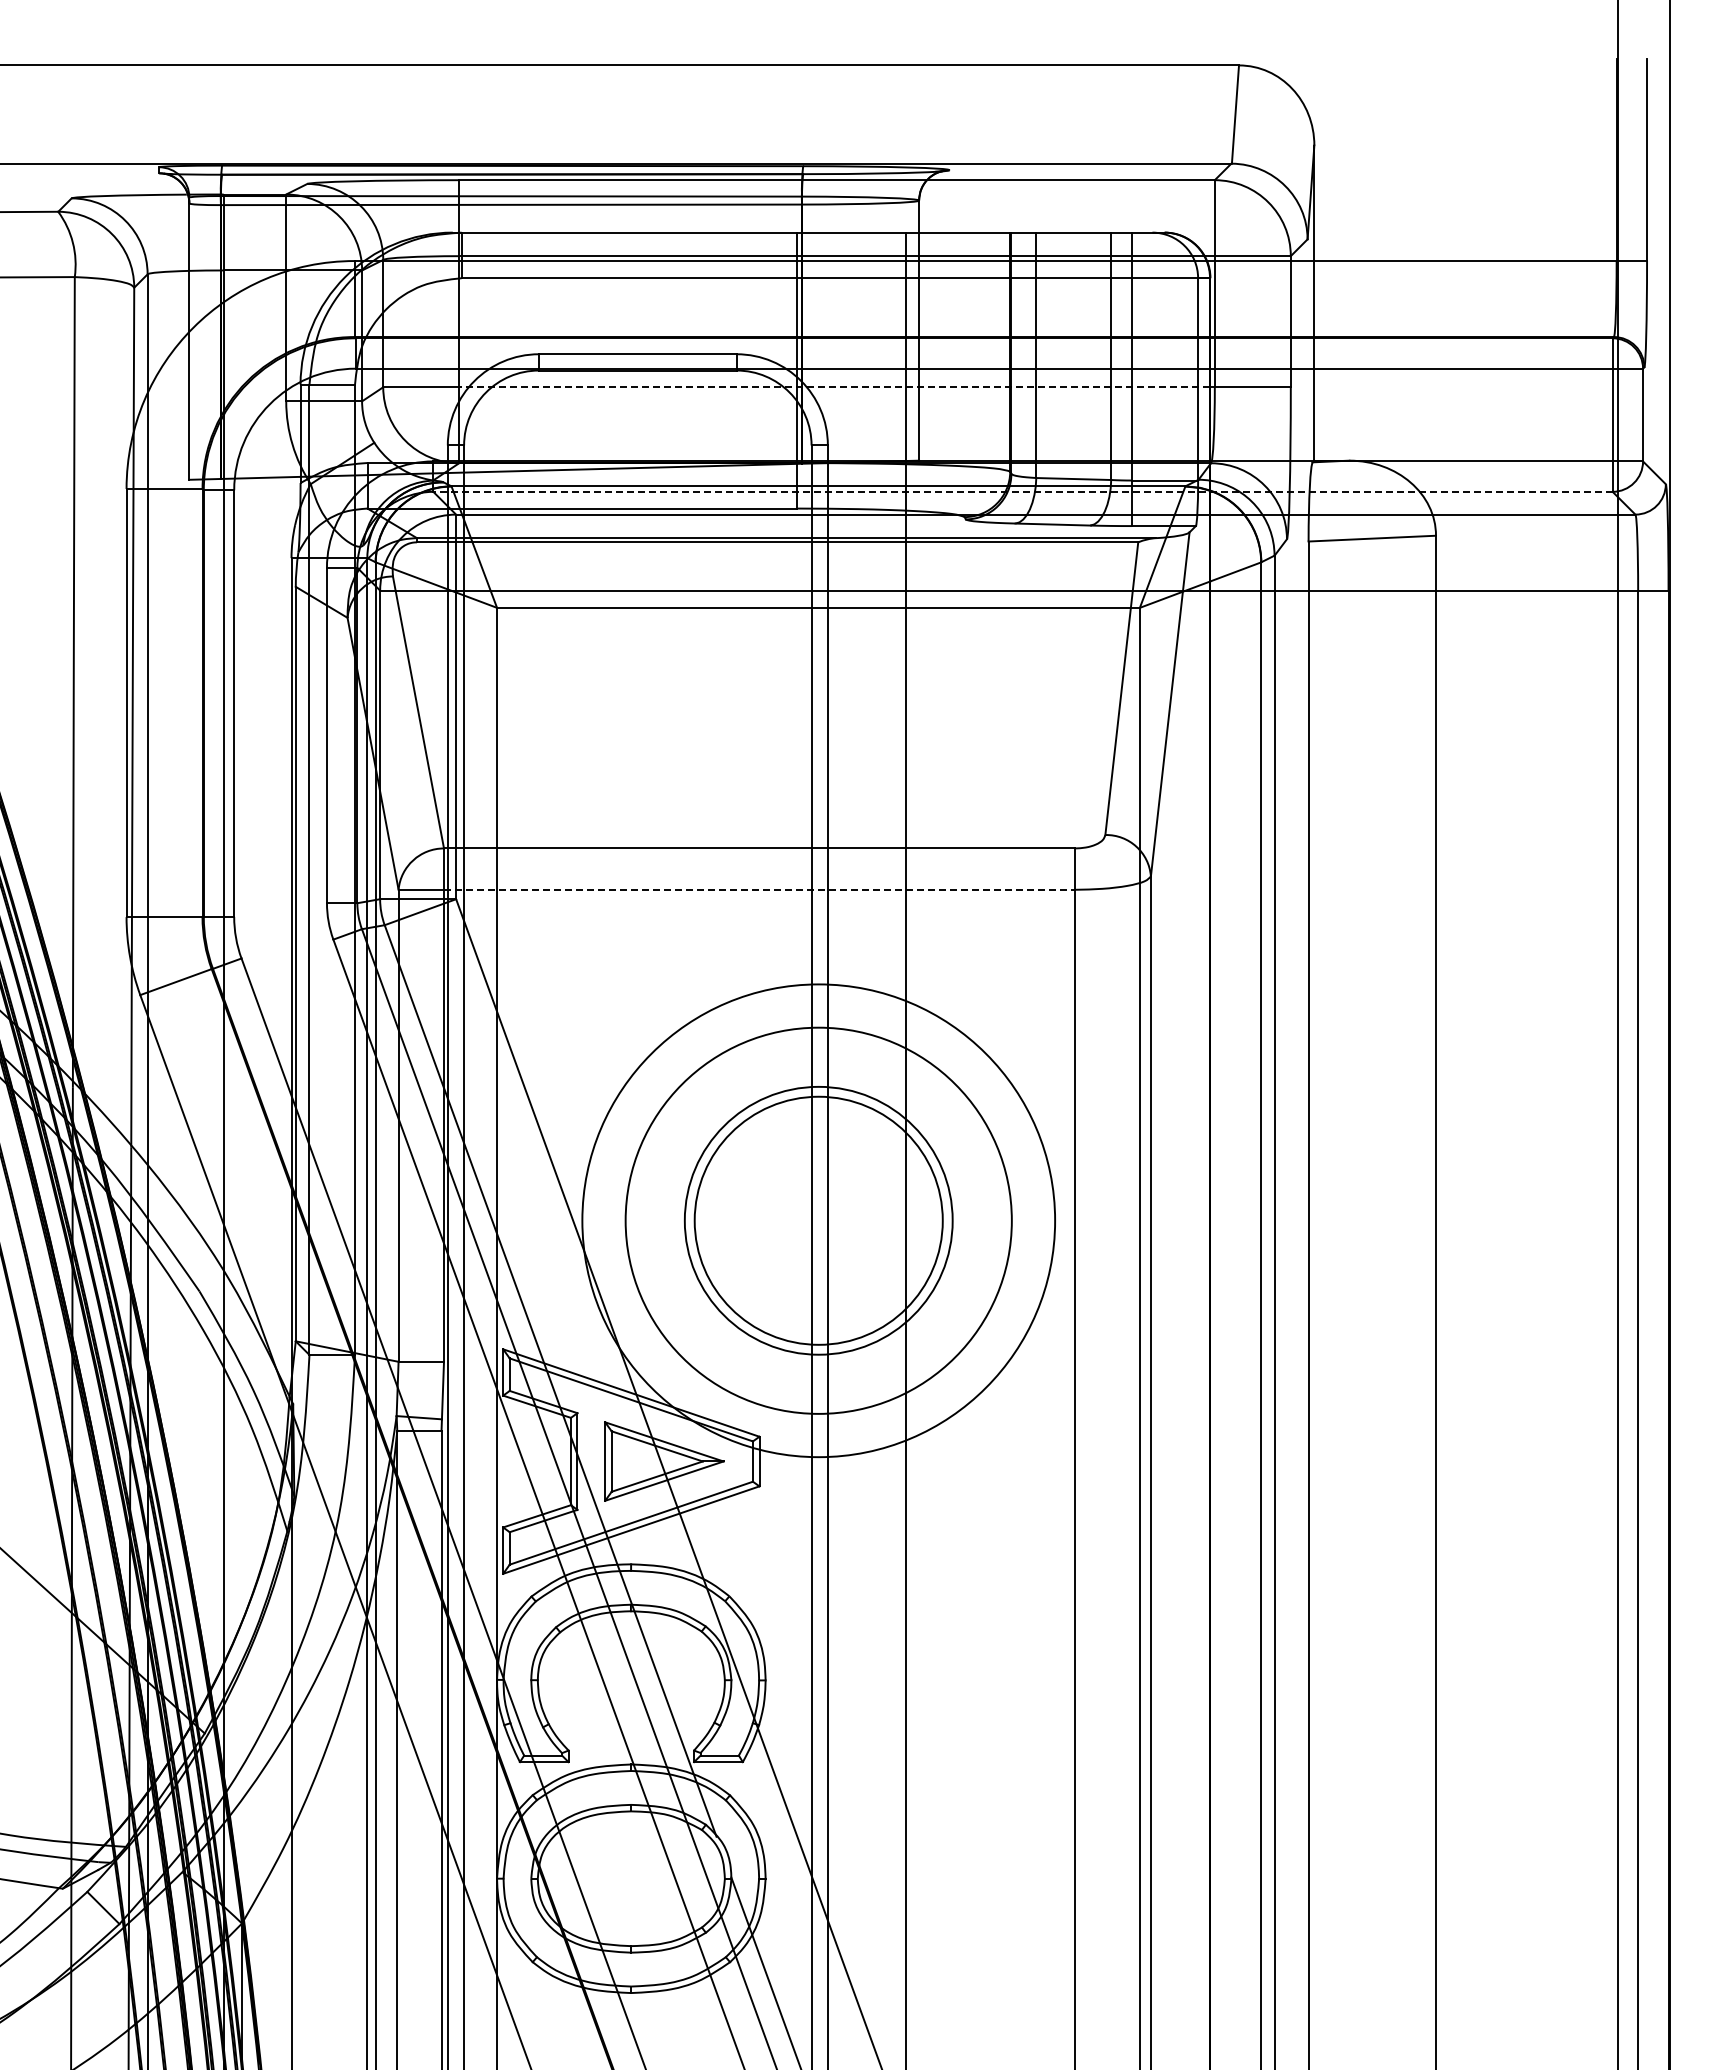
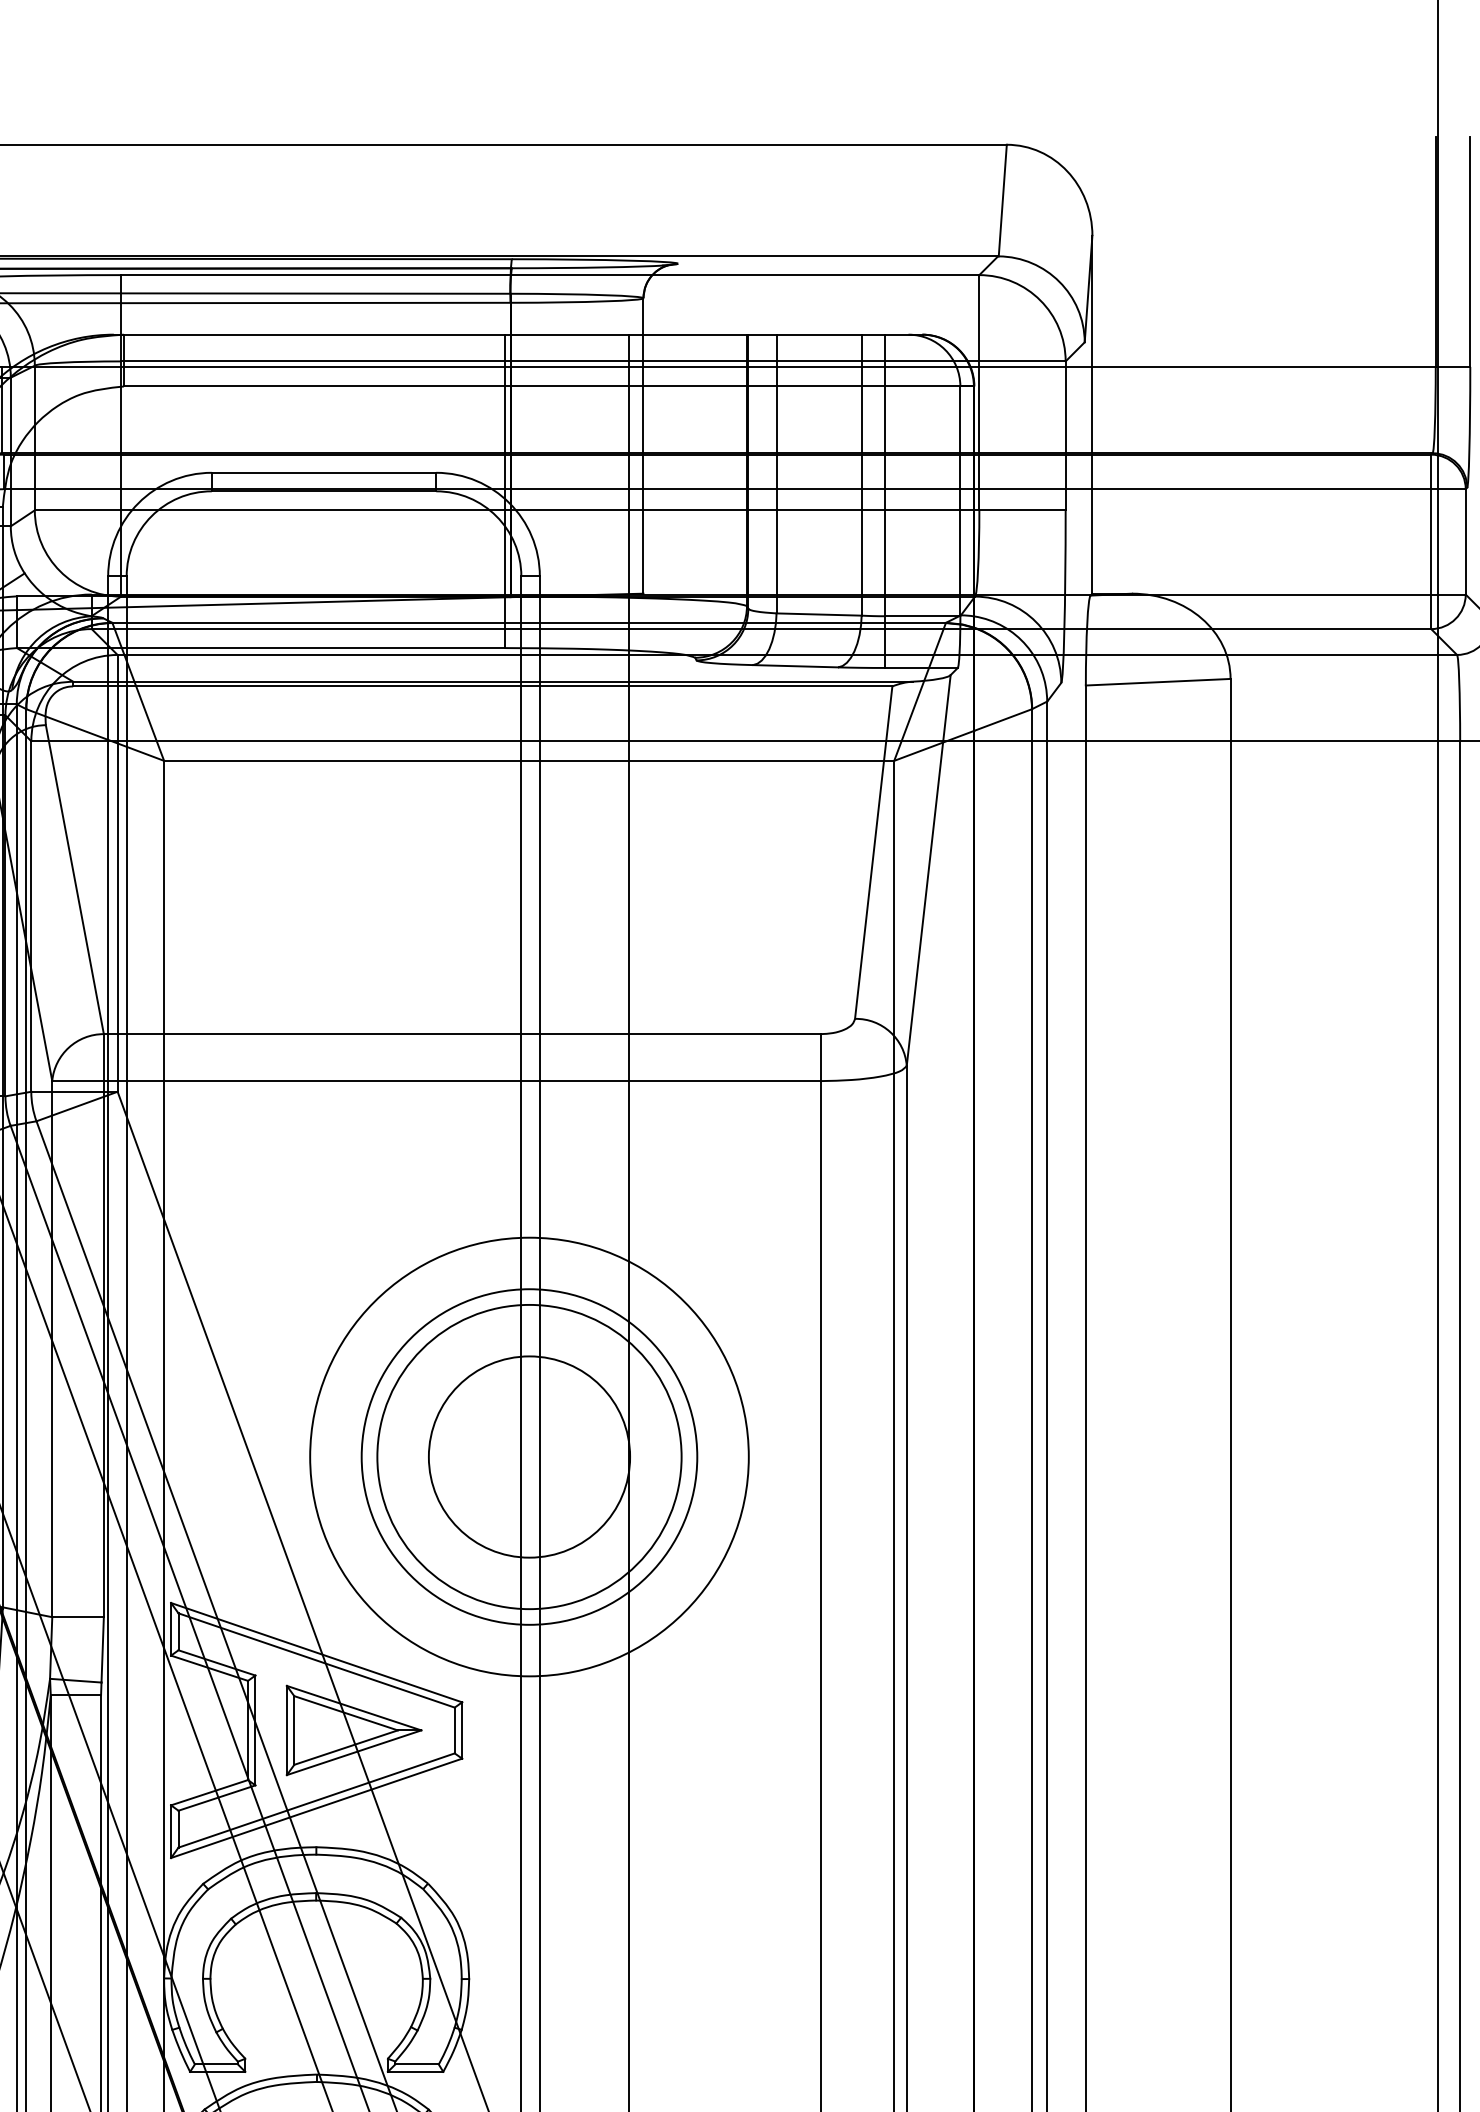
line: (834, 387) -> (547, 510), dashed -> solid
line: (1023, 491) -> (762, 628), dashed -> solid
line: (760, 889) -> (463, 1080), dashed -> solid
circle: (818, 1220) -> (529, 1456), size x0.62
circle: (818, 1220) -> (529, 1456), size x0.71

